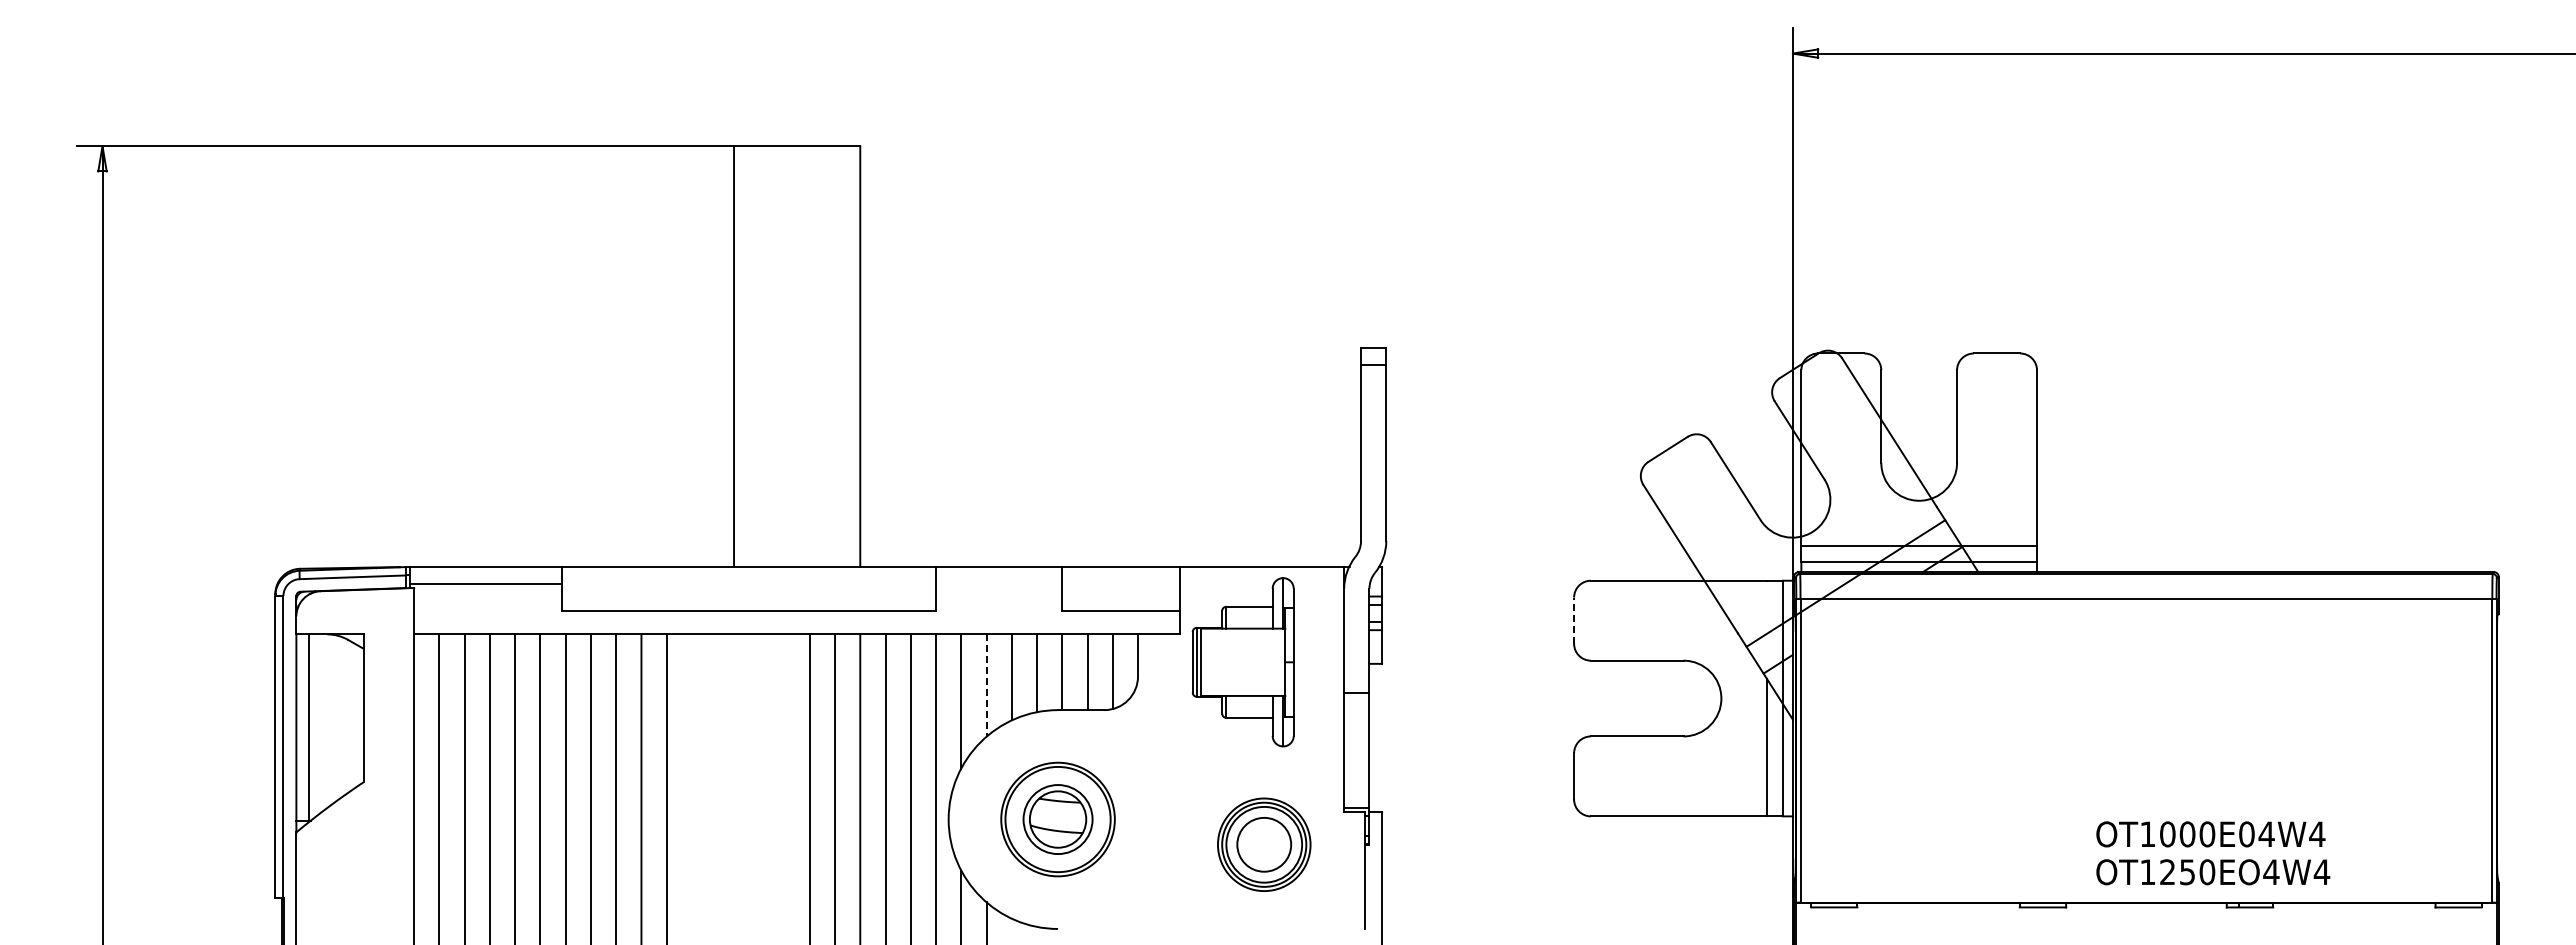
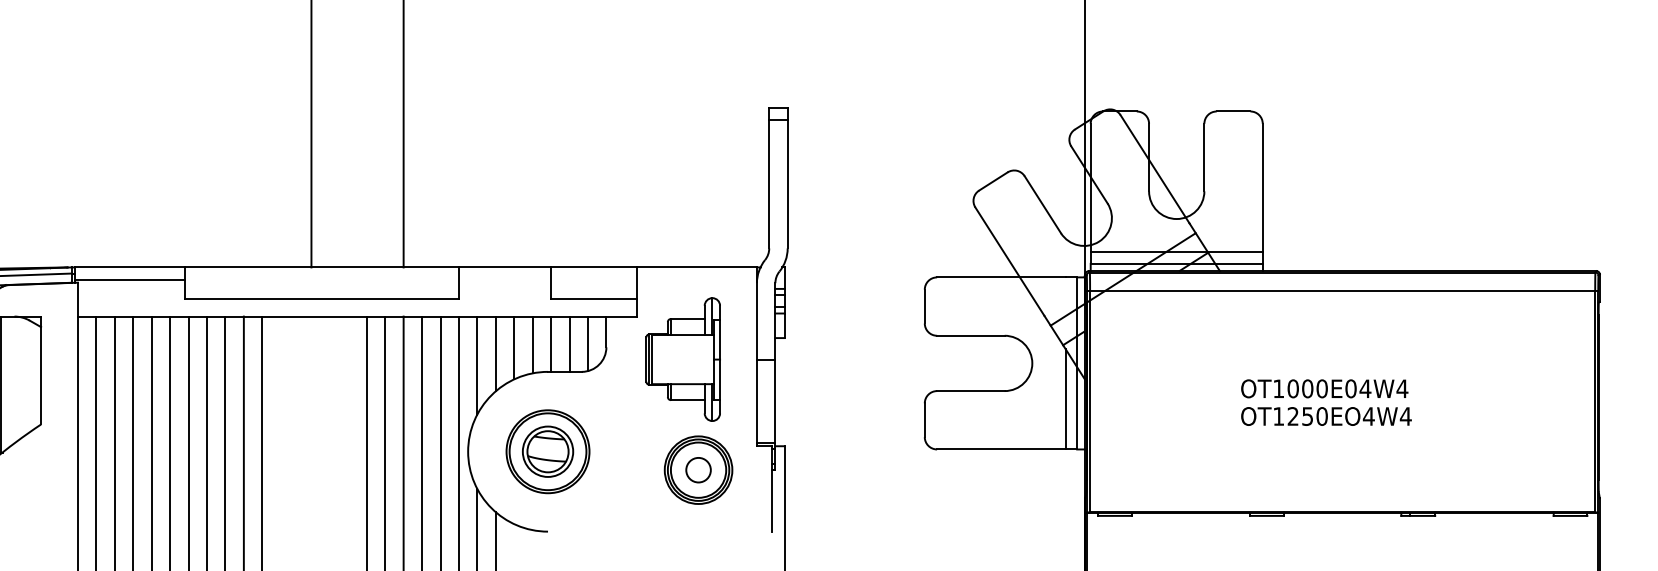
line: (1574, 620) -> (925, 306), dashed -> solid
part: (1242, 662) -> (682, 359), moved
line: (986, 686) -> (495, 354), dashed -> solid
circle: (1264, 844) -> (698, 469), size x0.62
text: (2213, 853) -> (1326, 402), moved

